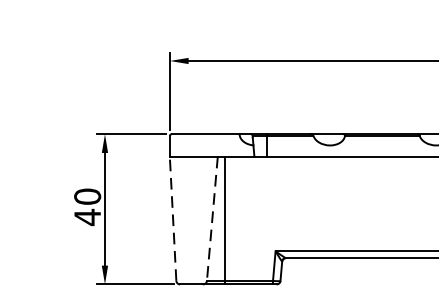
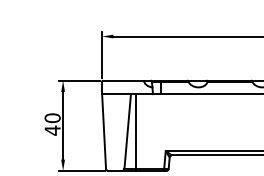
line: (173, 218) -> (104, 131), dashed -> solid
line: (212, 218) -> (127, 131), dashed -> solid

